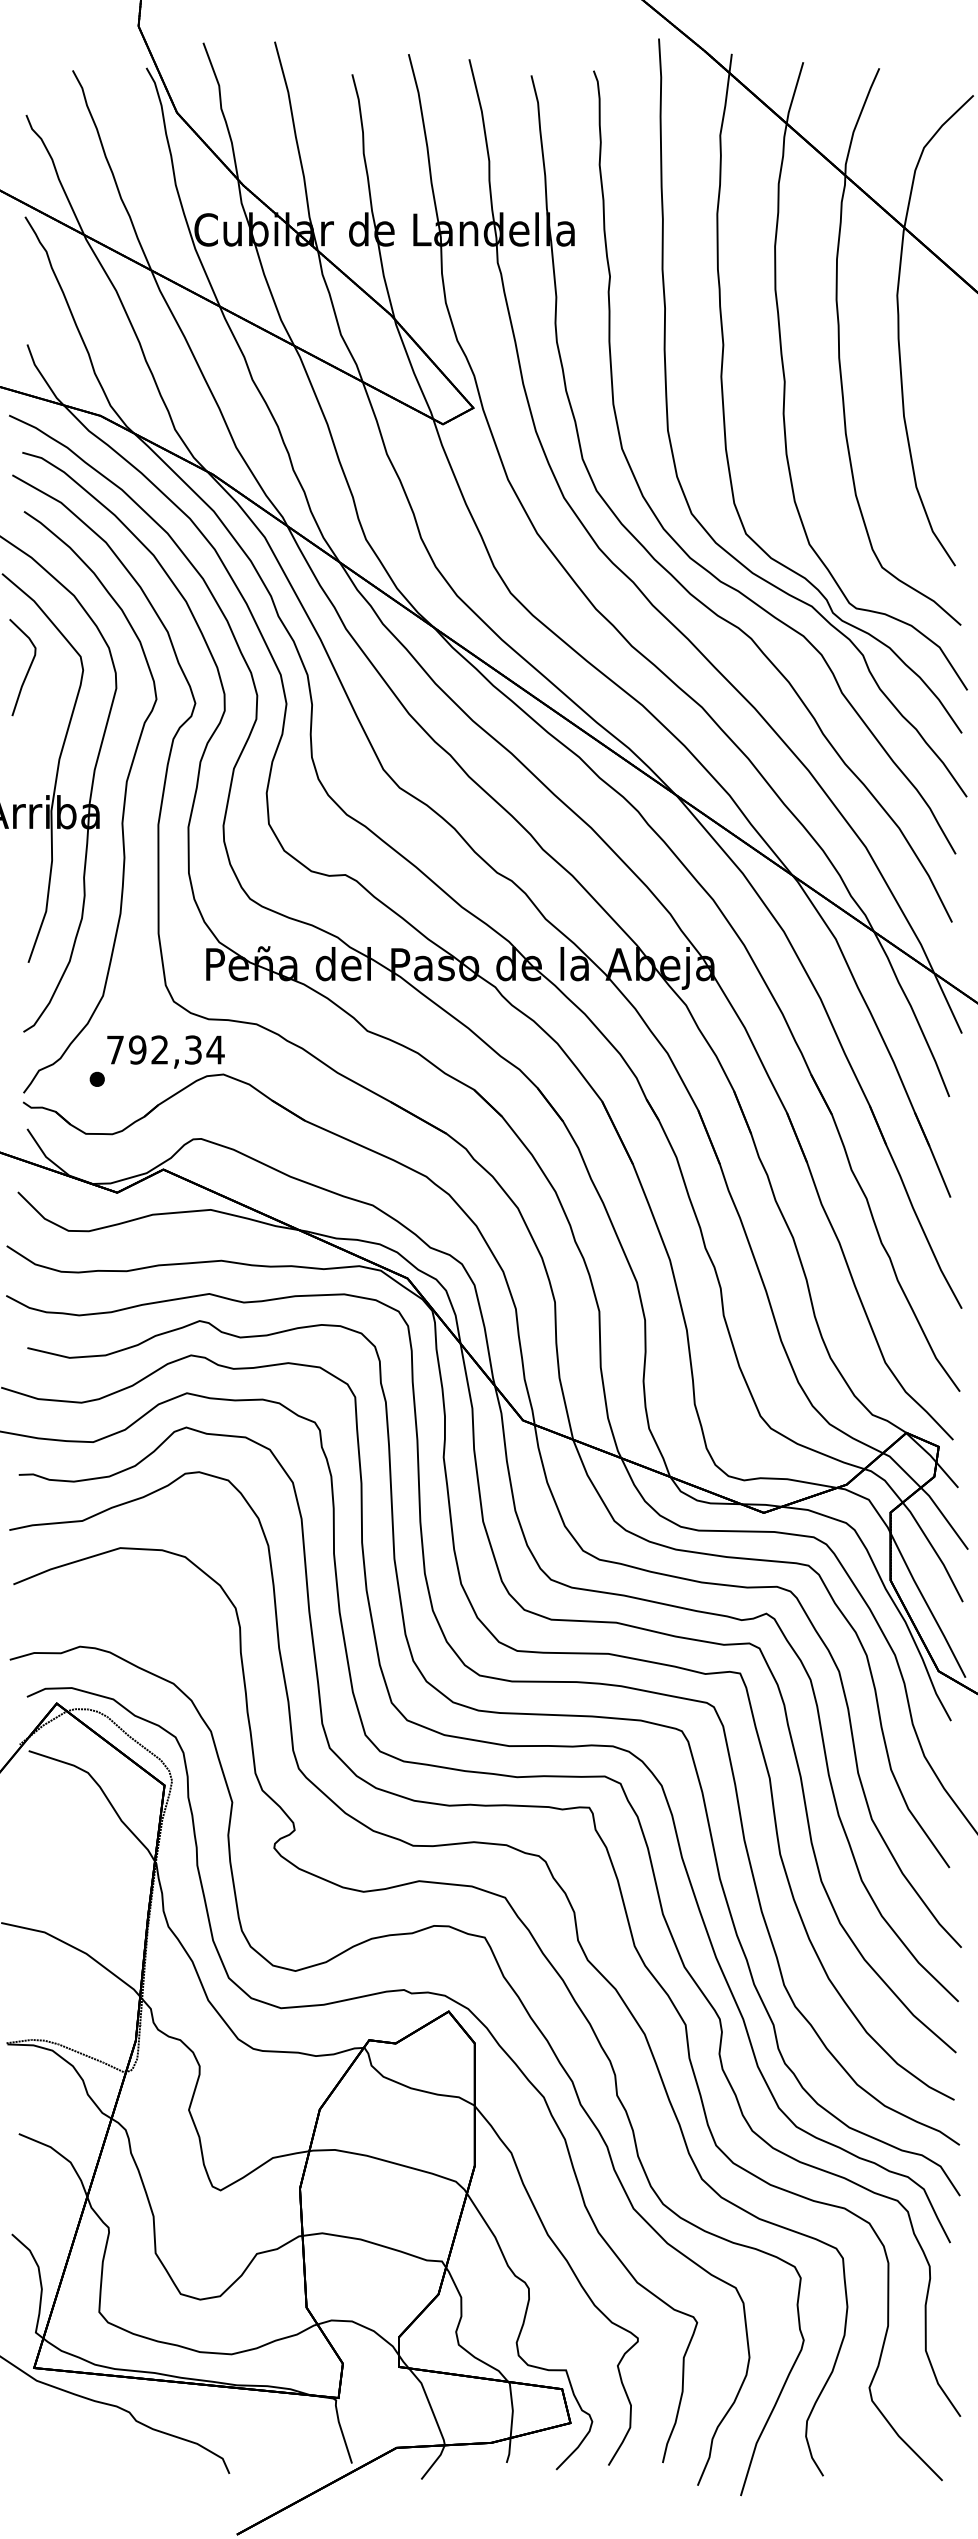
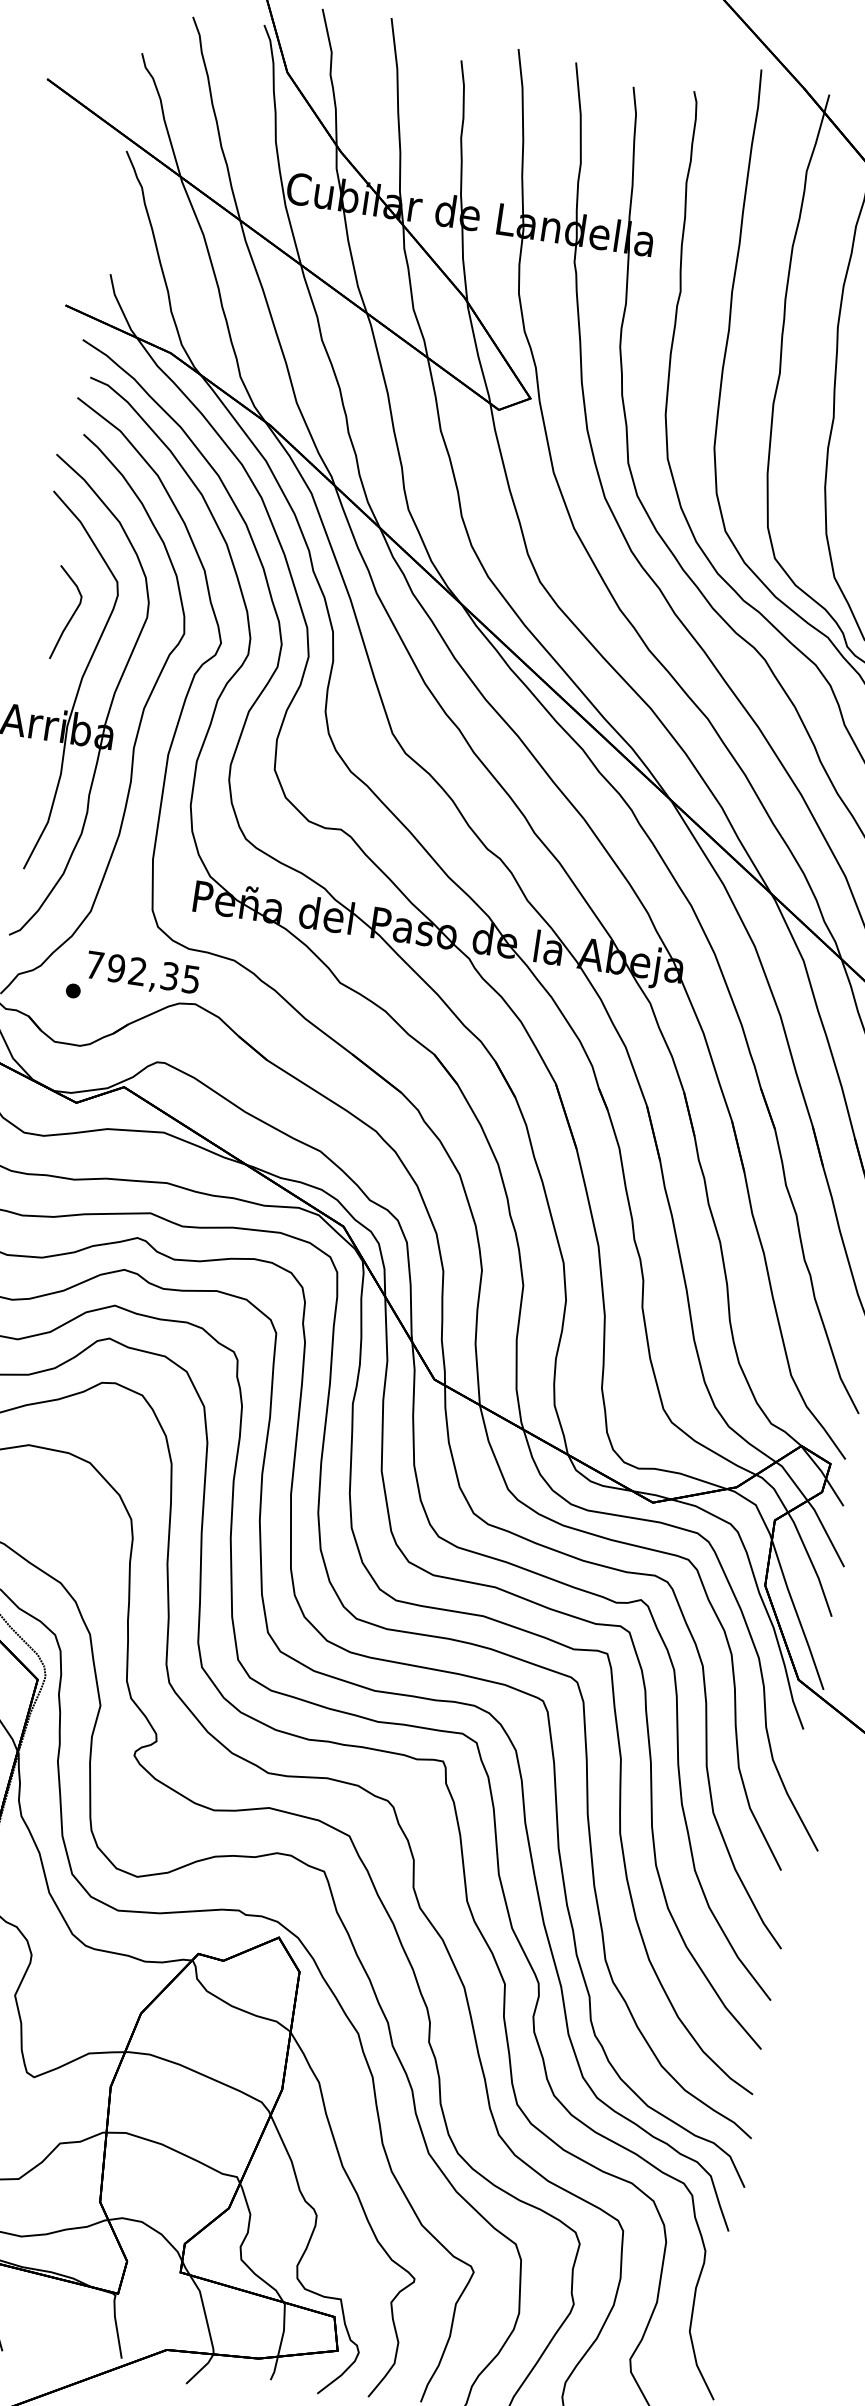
curve: (27, 670) -> (70, 617), moved
text: (215, 1049) -> (191, 979), 792,34 -> 792,35

